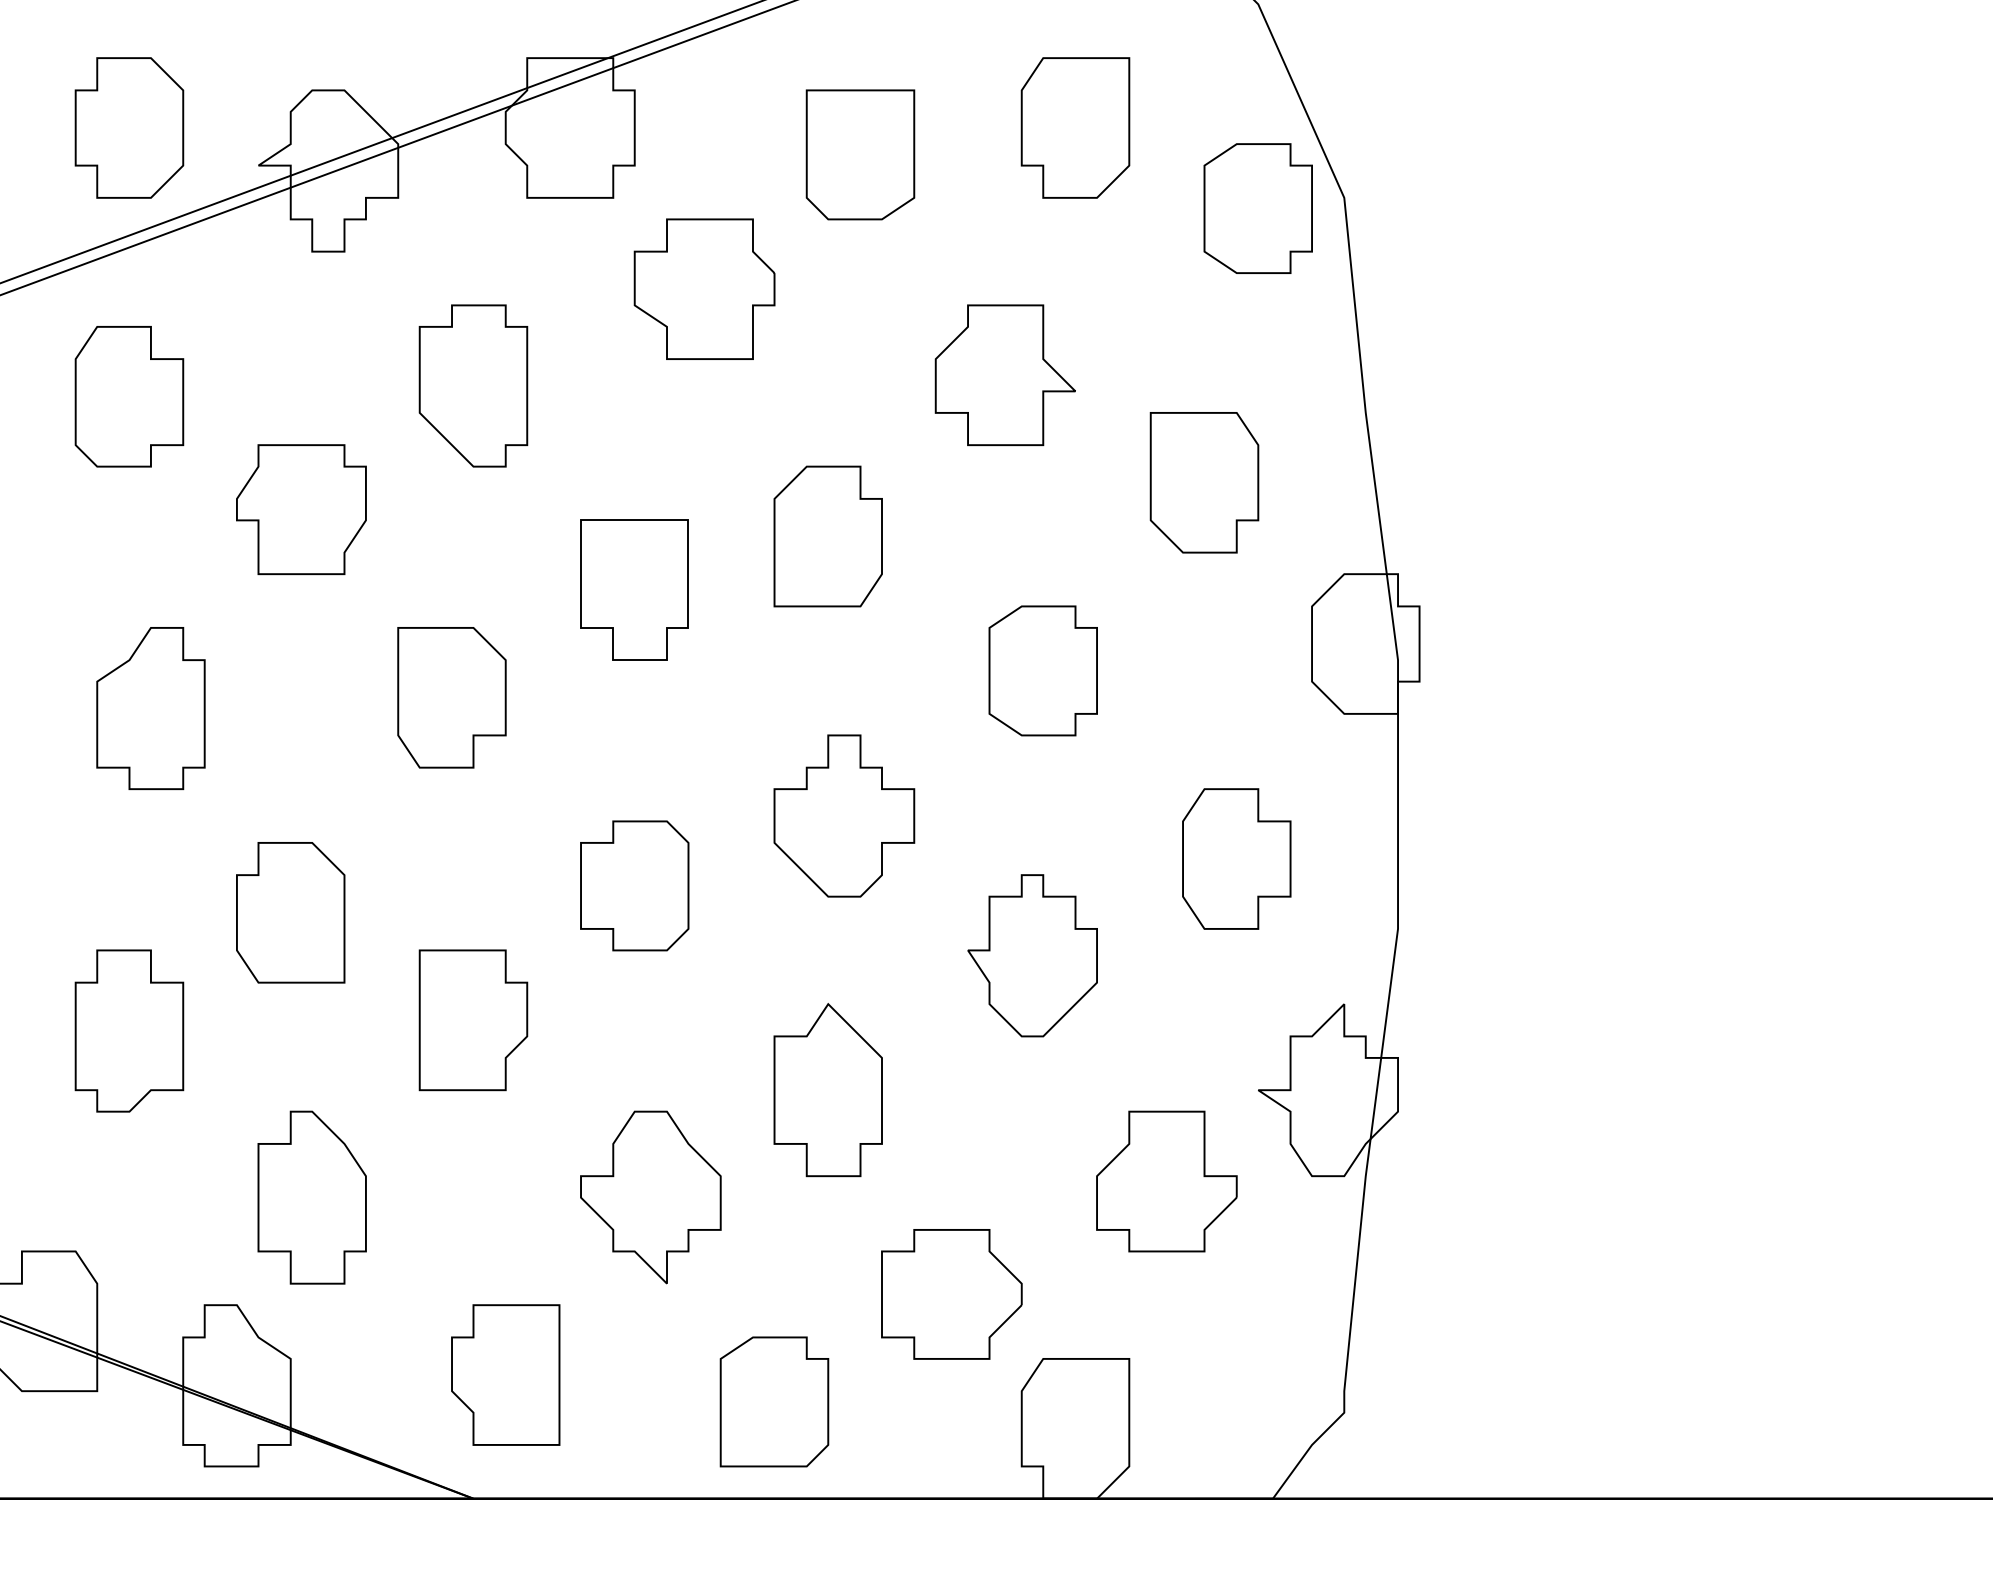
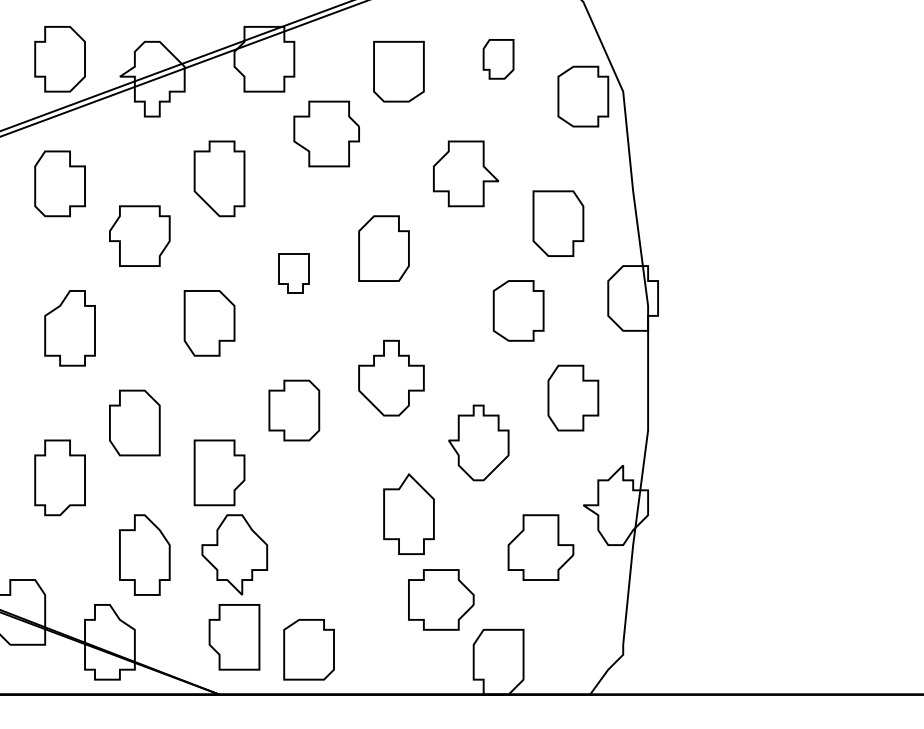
part: (1075, 128) -> (498, 59), size x0.6
part: (632, 590) -> (293, 273), size x0.6
part: (1042, 670) -> (518, 310), moved
part: (827, 1088) -> (408, 513), moved
part: (650, 1196) -> (234, 554), moved
part: (773, 1401) -> (308, 649), moved

